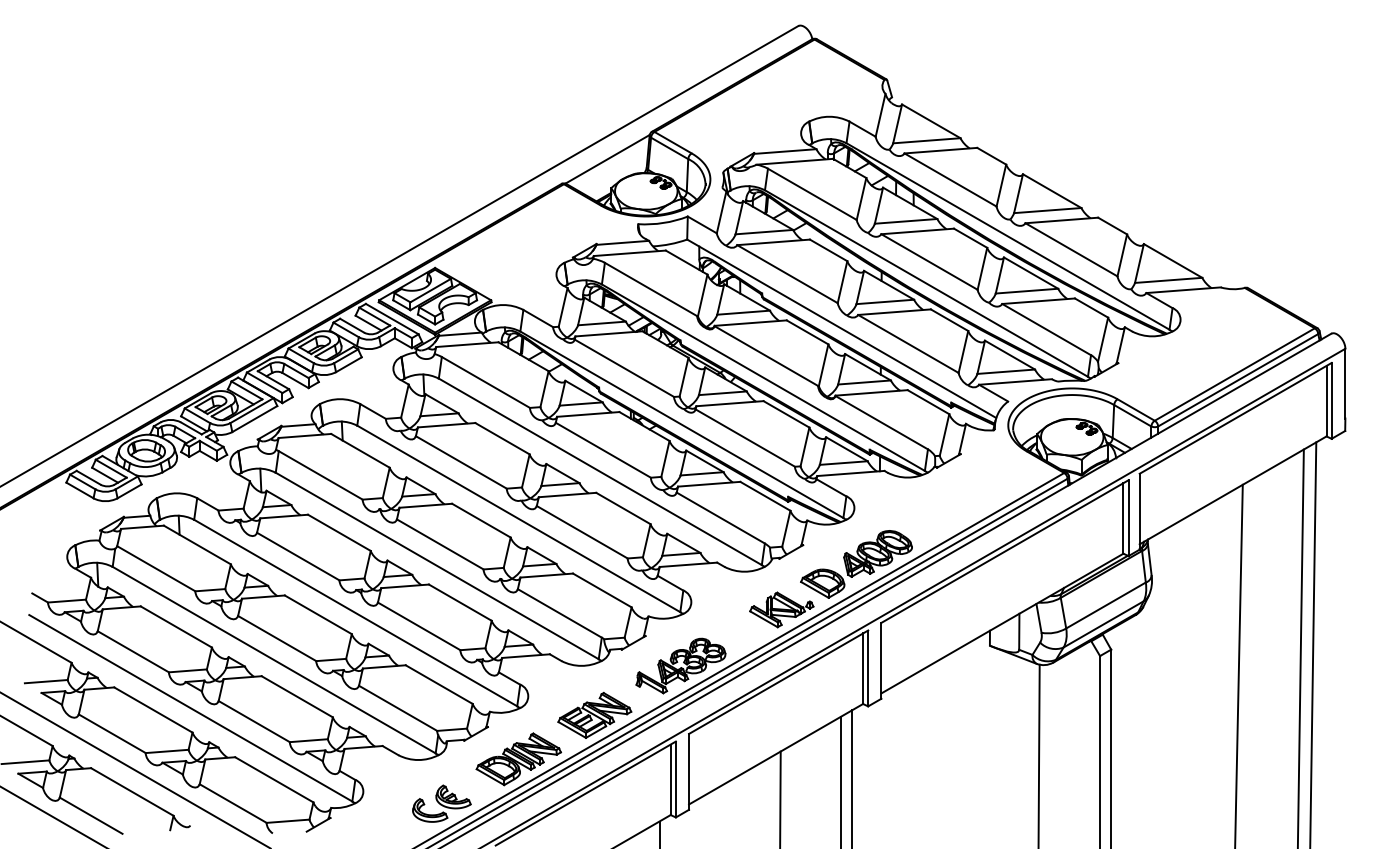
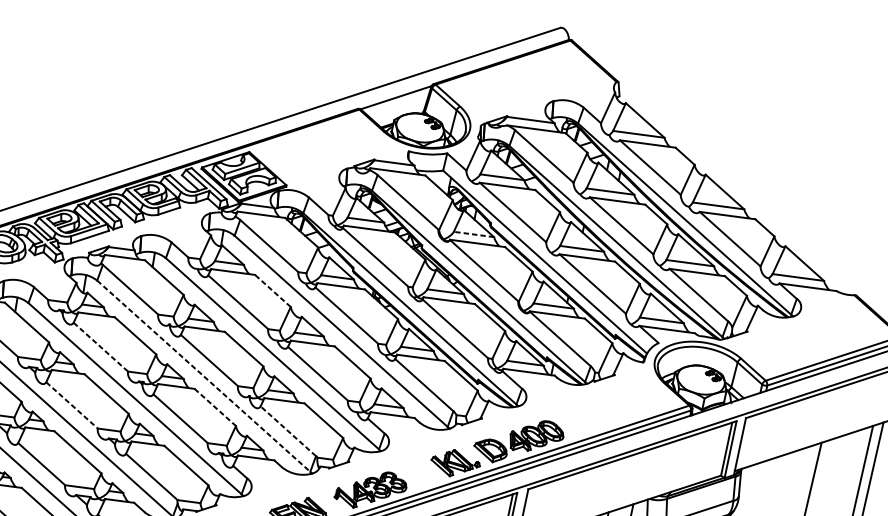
line: (743, 312) -> (473, 234), solid -> dashed
line: (502, 438) -> (272, 290), solid -> dashed
line: (298, 556) -> (101, 347), solid -> dashed
line: (437, 566) -> (203, 376), solid -> dashed
line: (460, 602) -> (215, 407), solid -> dashed
line: (559, 613) -> (288, 431), solid -> dashed
line: (277, 638) -> (72, 405), solid -> dashed

